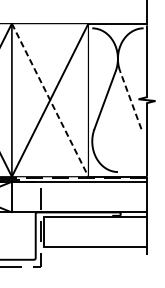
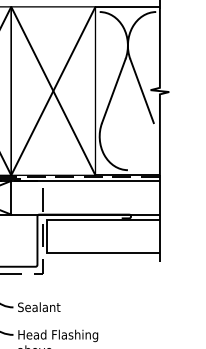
line: (130, 99) -> (141, 90), dashed -> solid
line: (50, 100) -> (53, 91), dashed -> solid

